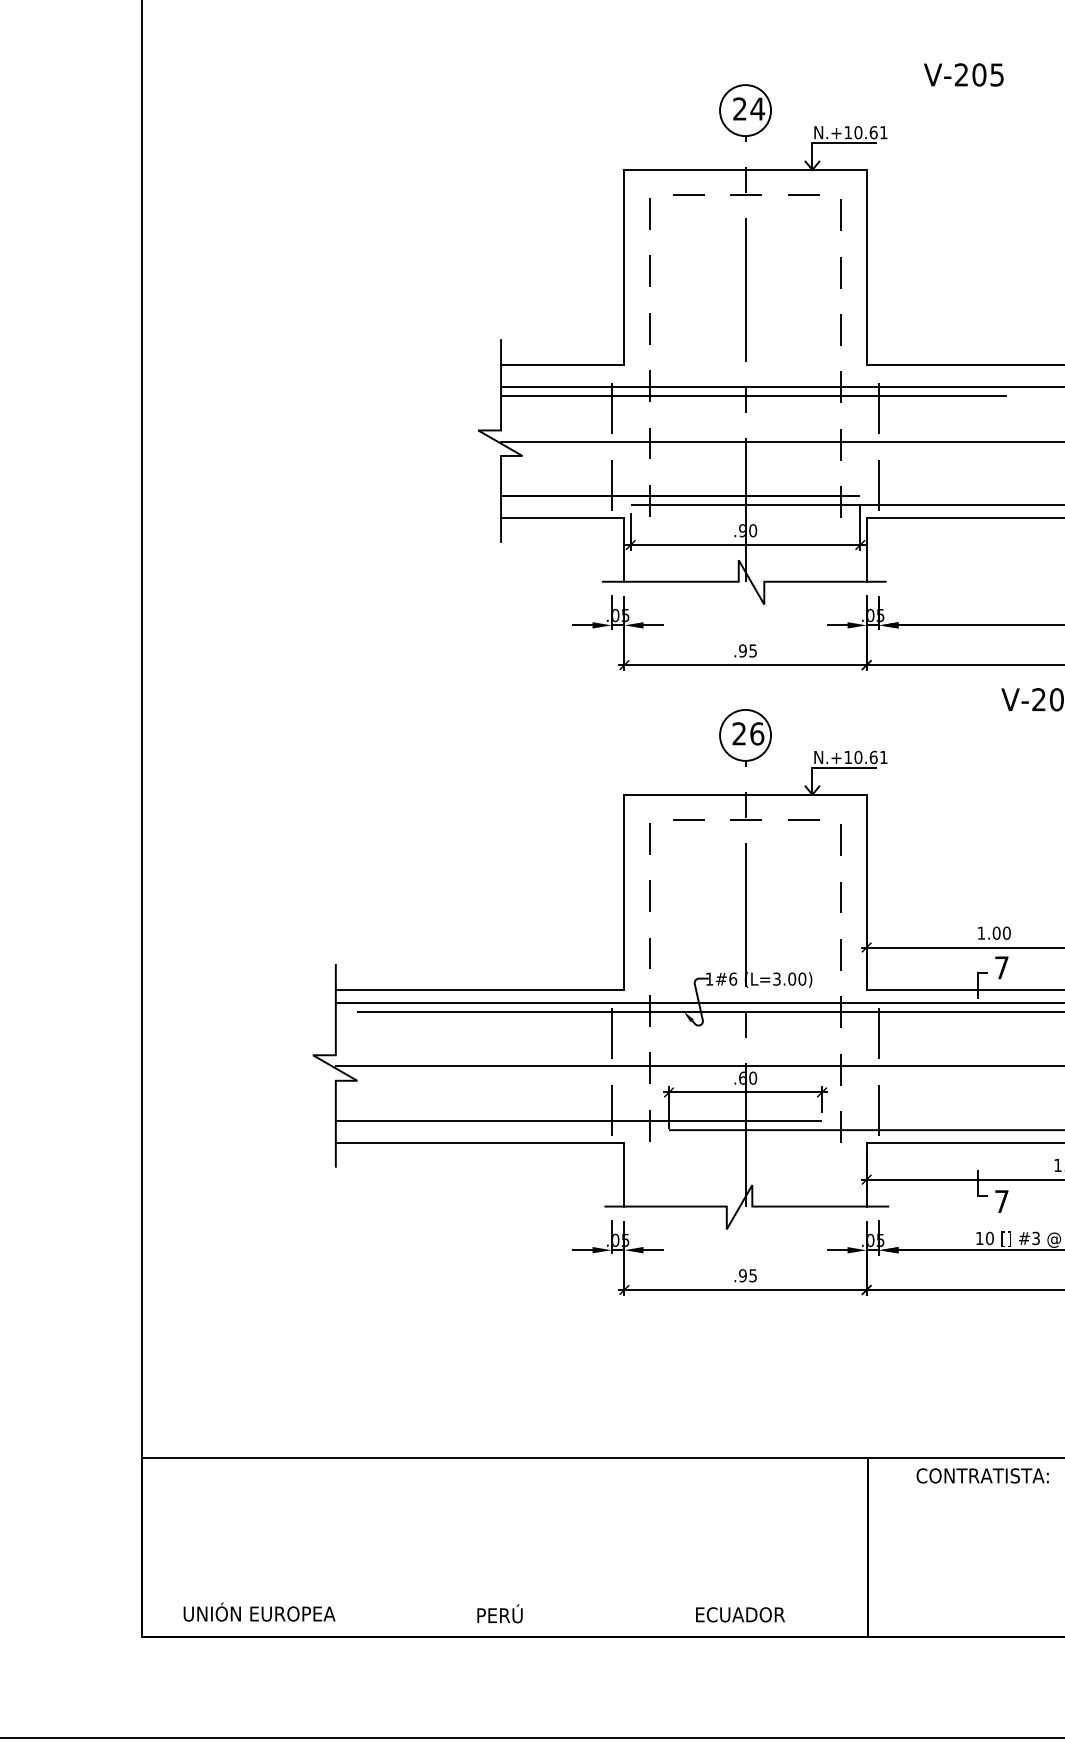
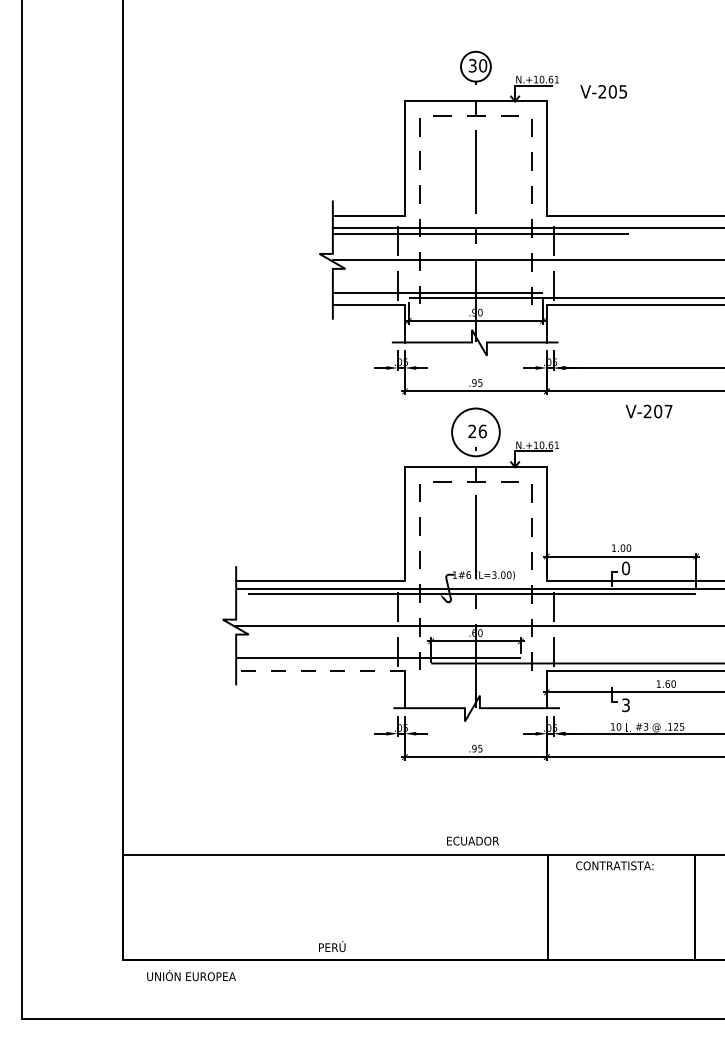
text: (963, 74) -> (603, 91), moved
text: (748, 108) -> (477, 65), 24 -> 30
circle: (744, 735) -> (475, 432), size x1.6
text: (1002, 967) -> (626, 568), 7 -> 0
line: (479, 1142) -> (320, 670), solid -> dashed
text: (1001, 1201) -> (625, 705), 7 -> 3
text: (259, 1612) -> (191, 975), moved
text: (739, 1613) -> (472, 840), moved

